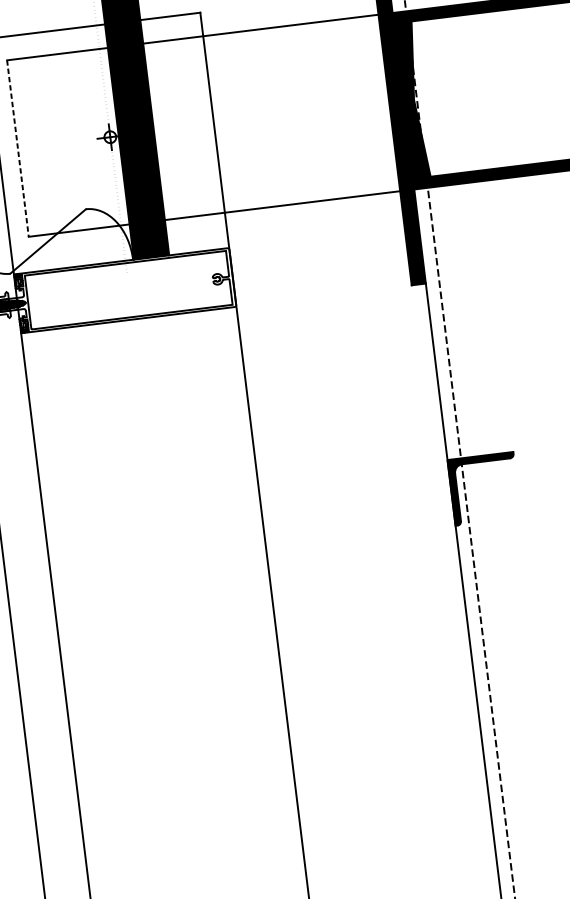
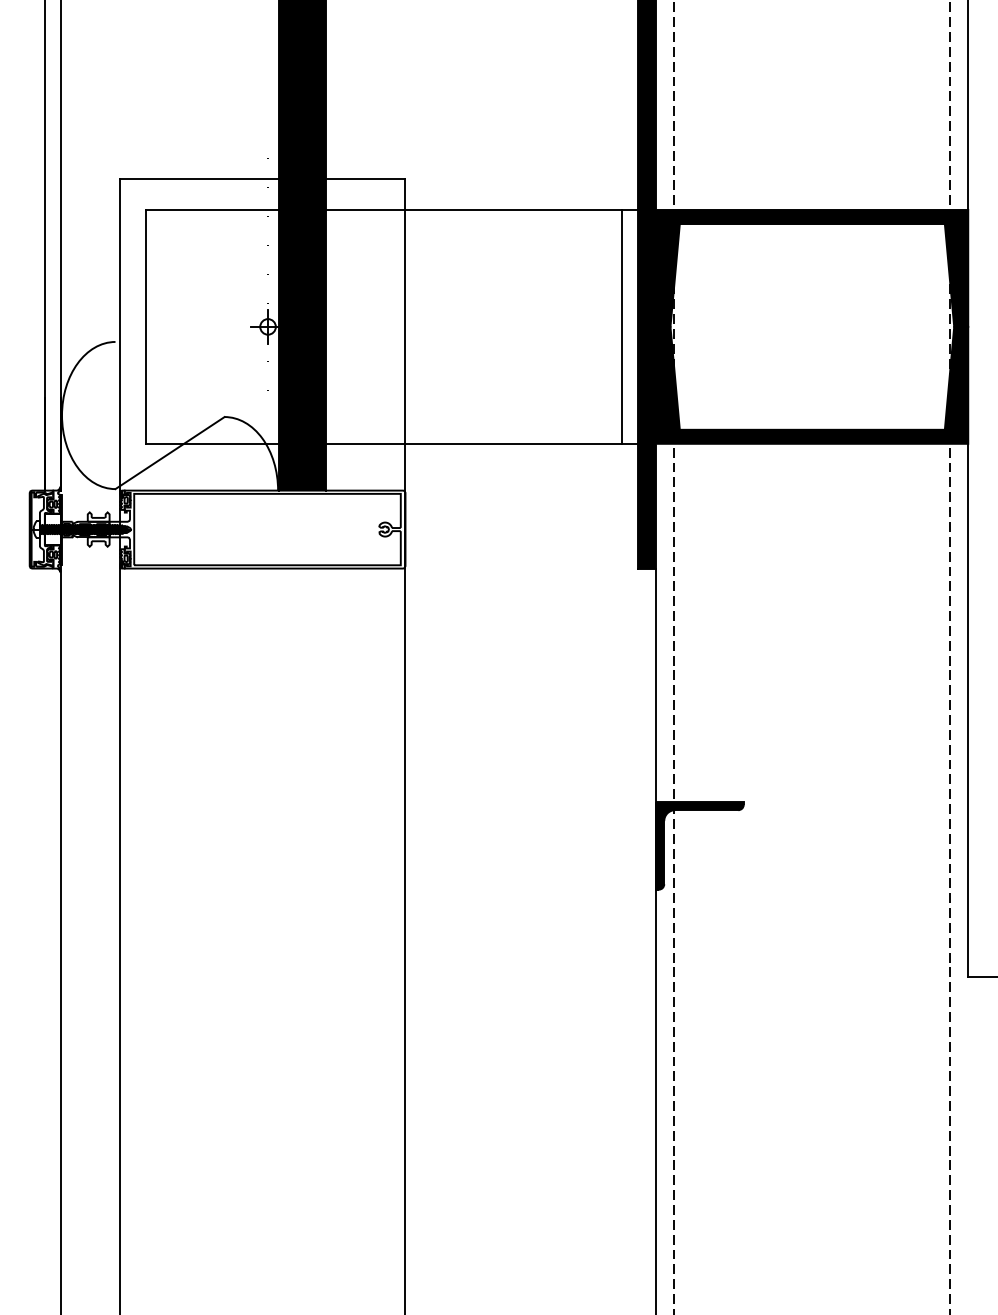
line: (377, 104) -> (622, 326), added
line: (17, 148) -> (145, 326), dashed -> solid

